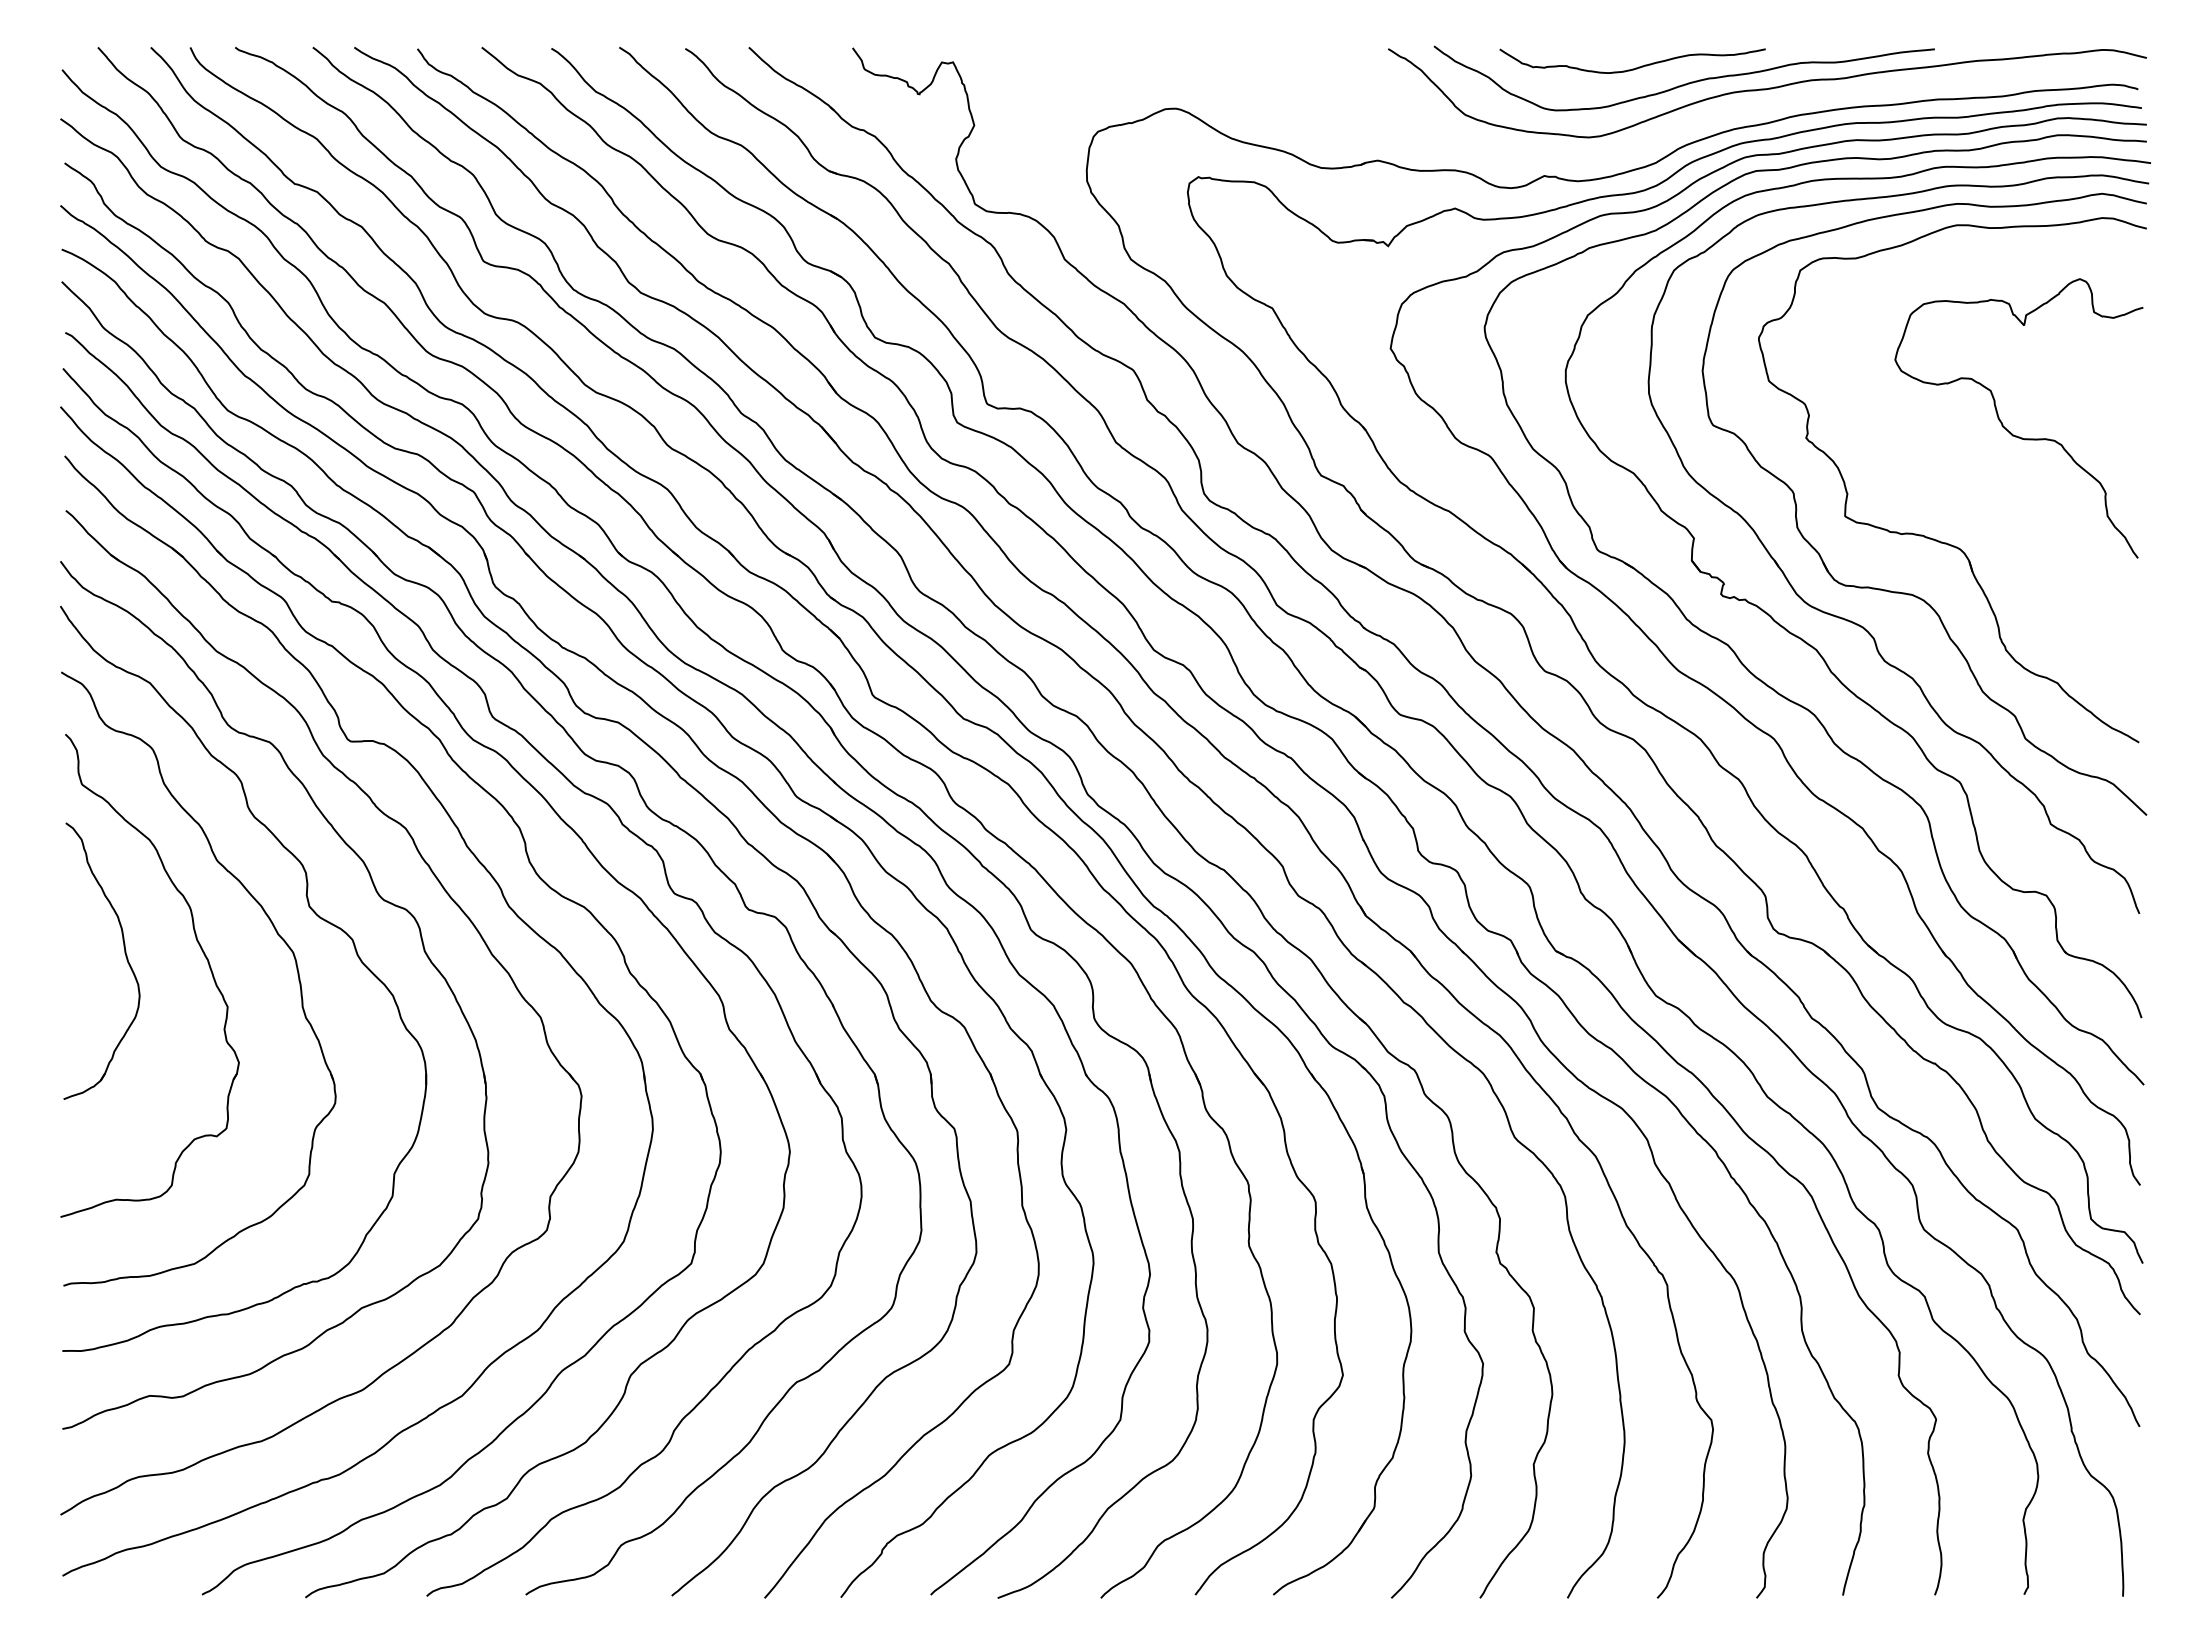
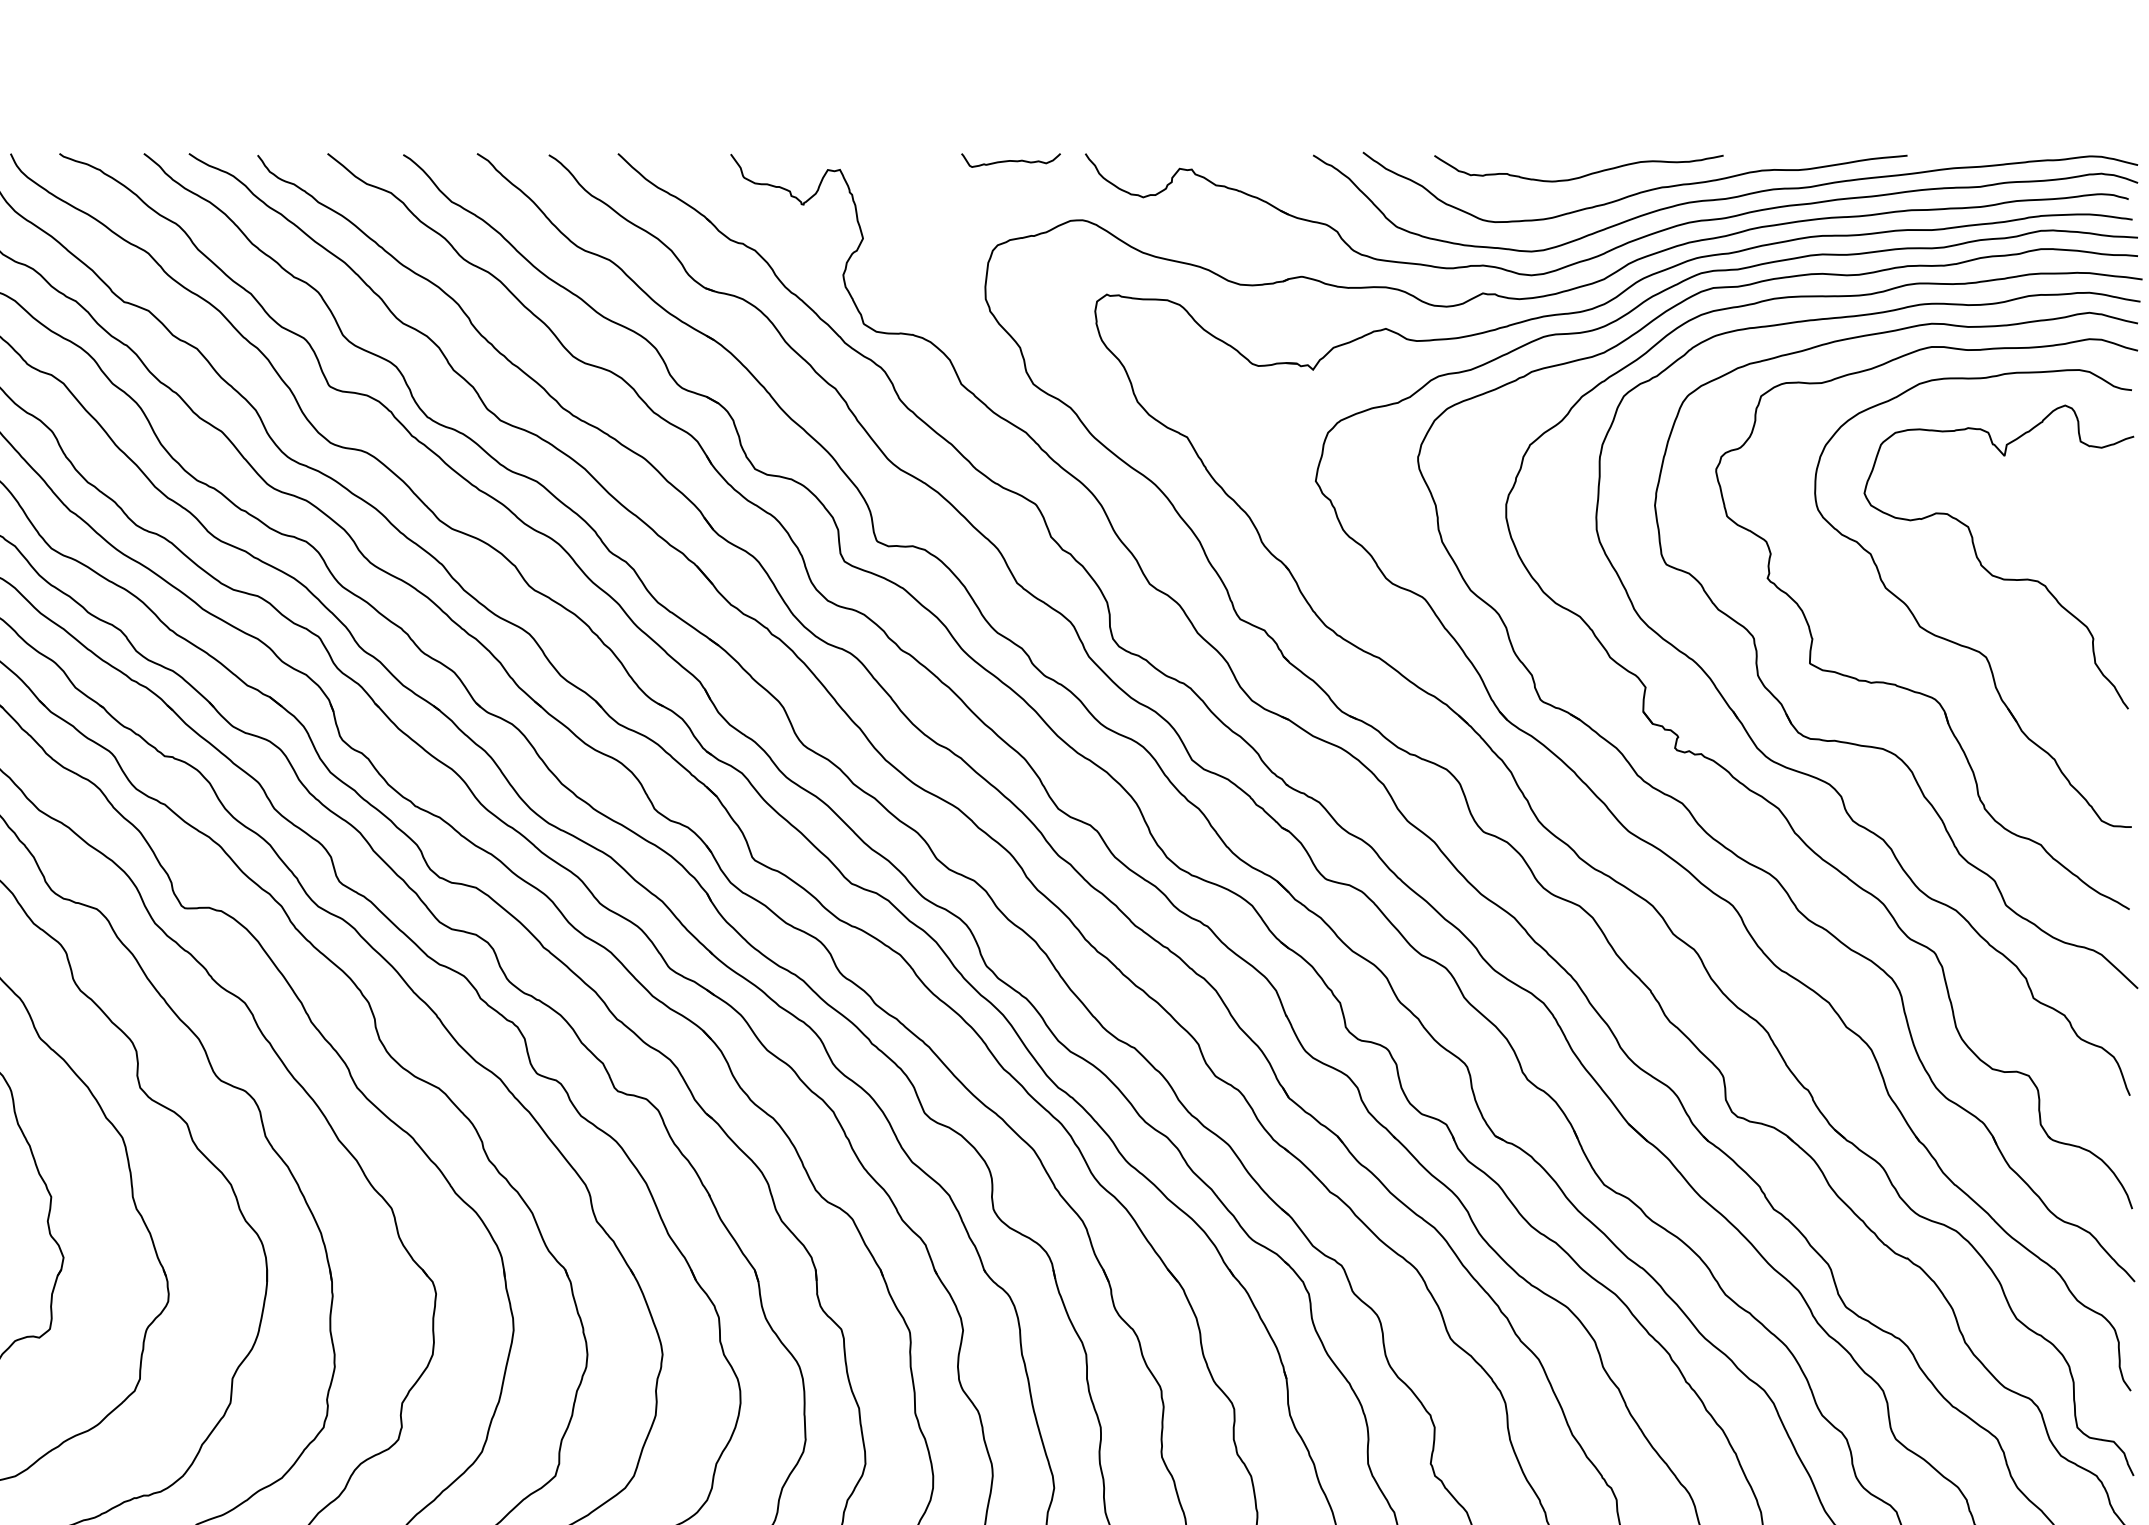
curve: (1110, 53) -> (1011, 160), added
part: (1674, 129) -> (1624, 242), added
part: (1979, 496) -> (1956, 641), added

